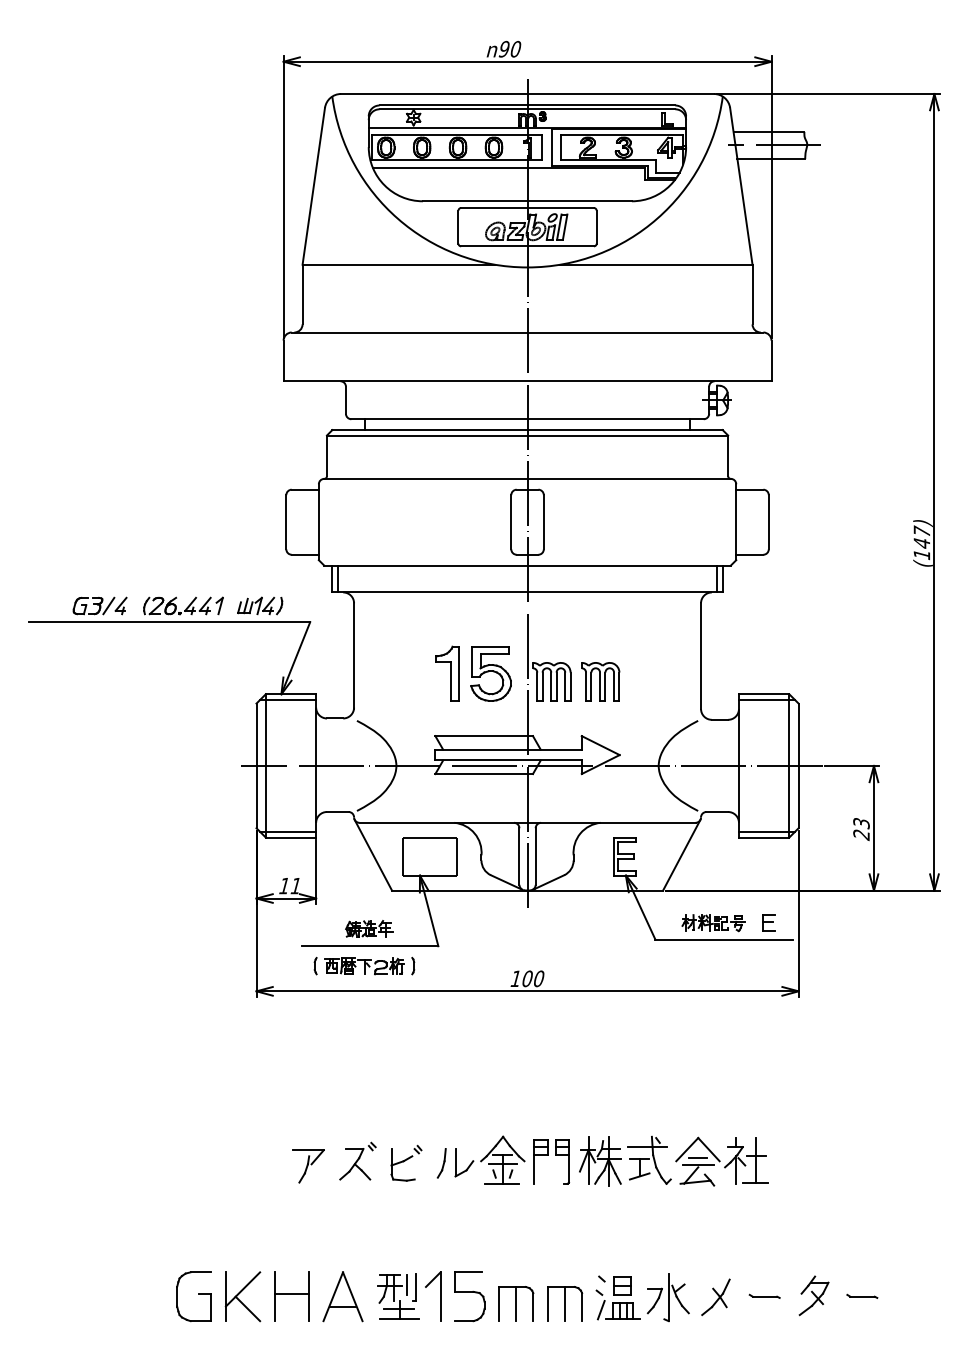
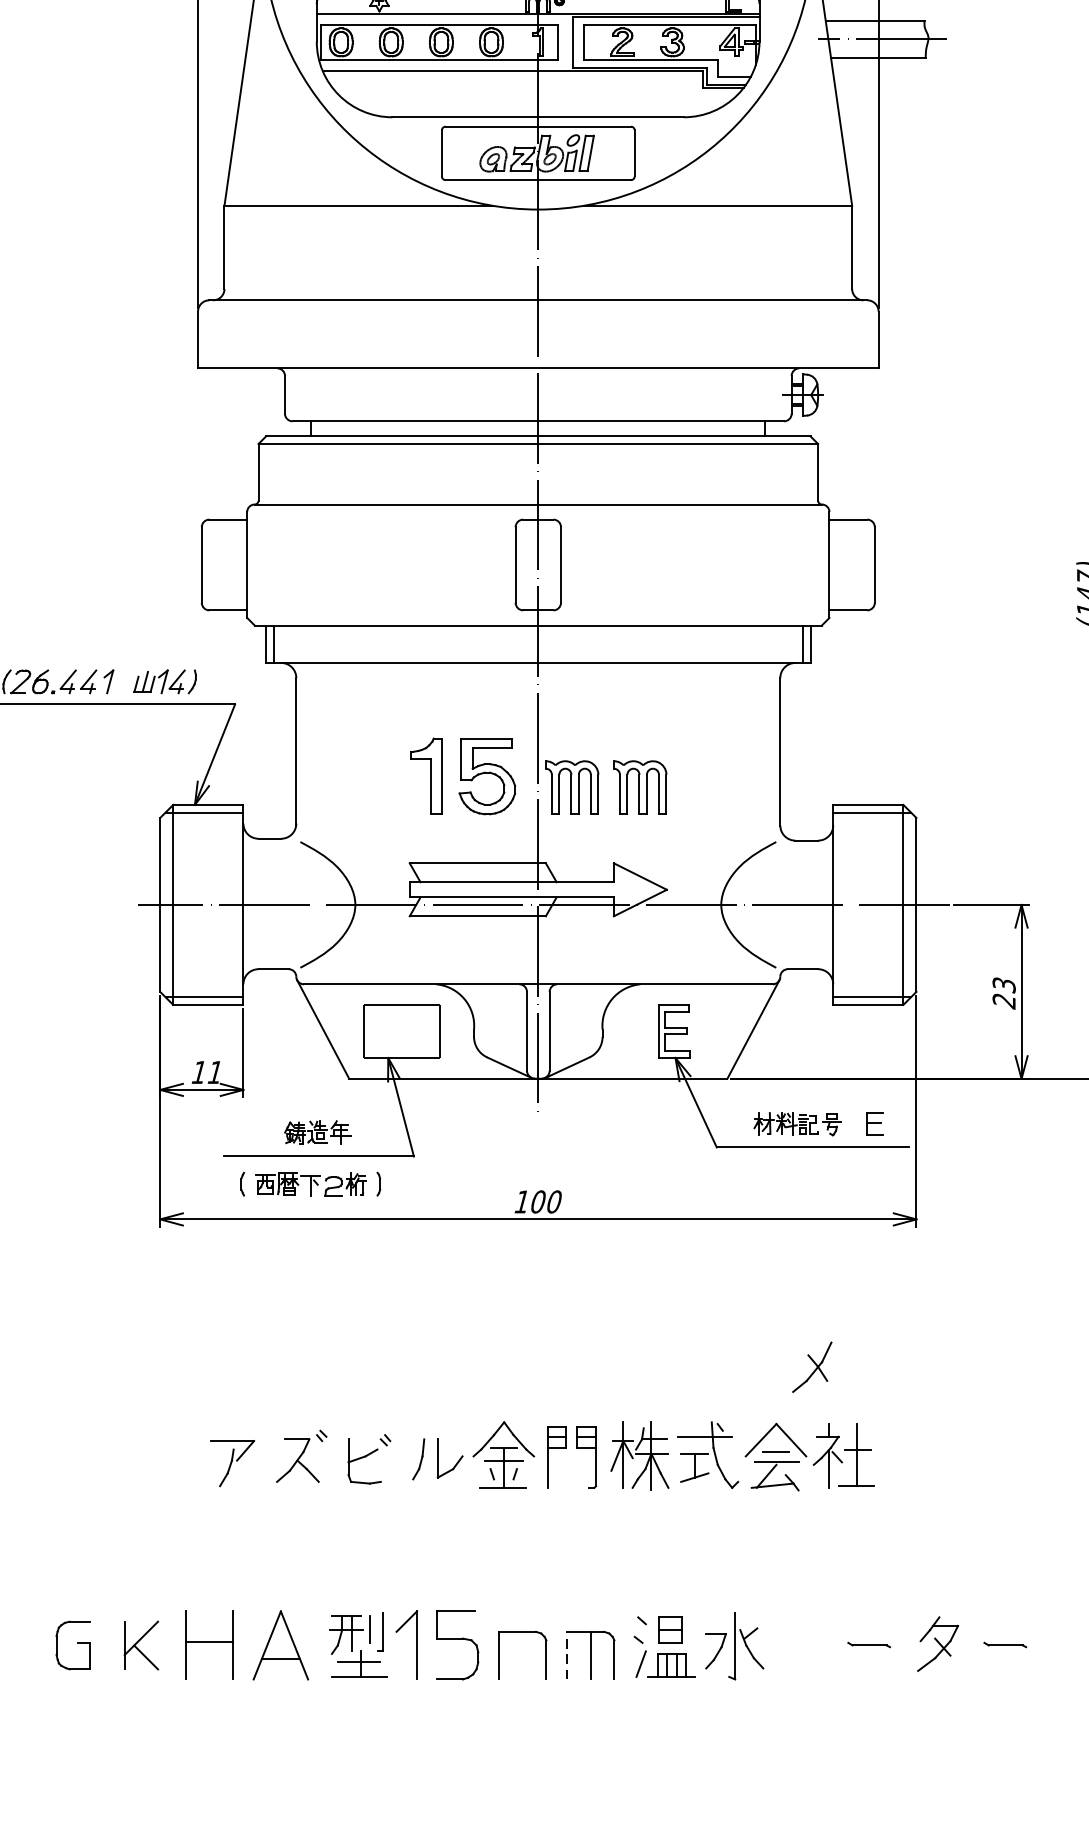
part: (193, 1296) -> (72, 1645), size x0.7
part: (242, 1296) -> (140, 1645), size x0.7
part: (715, 1297) -> (811, 1367), moved
line: (516, 1303) -> (522, 1654), removed
line: (547, 1303) -> (566, 1654), solid -> dashed

